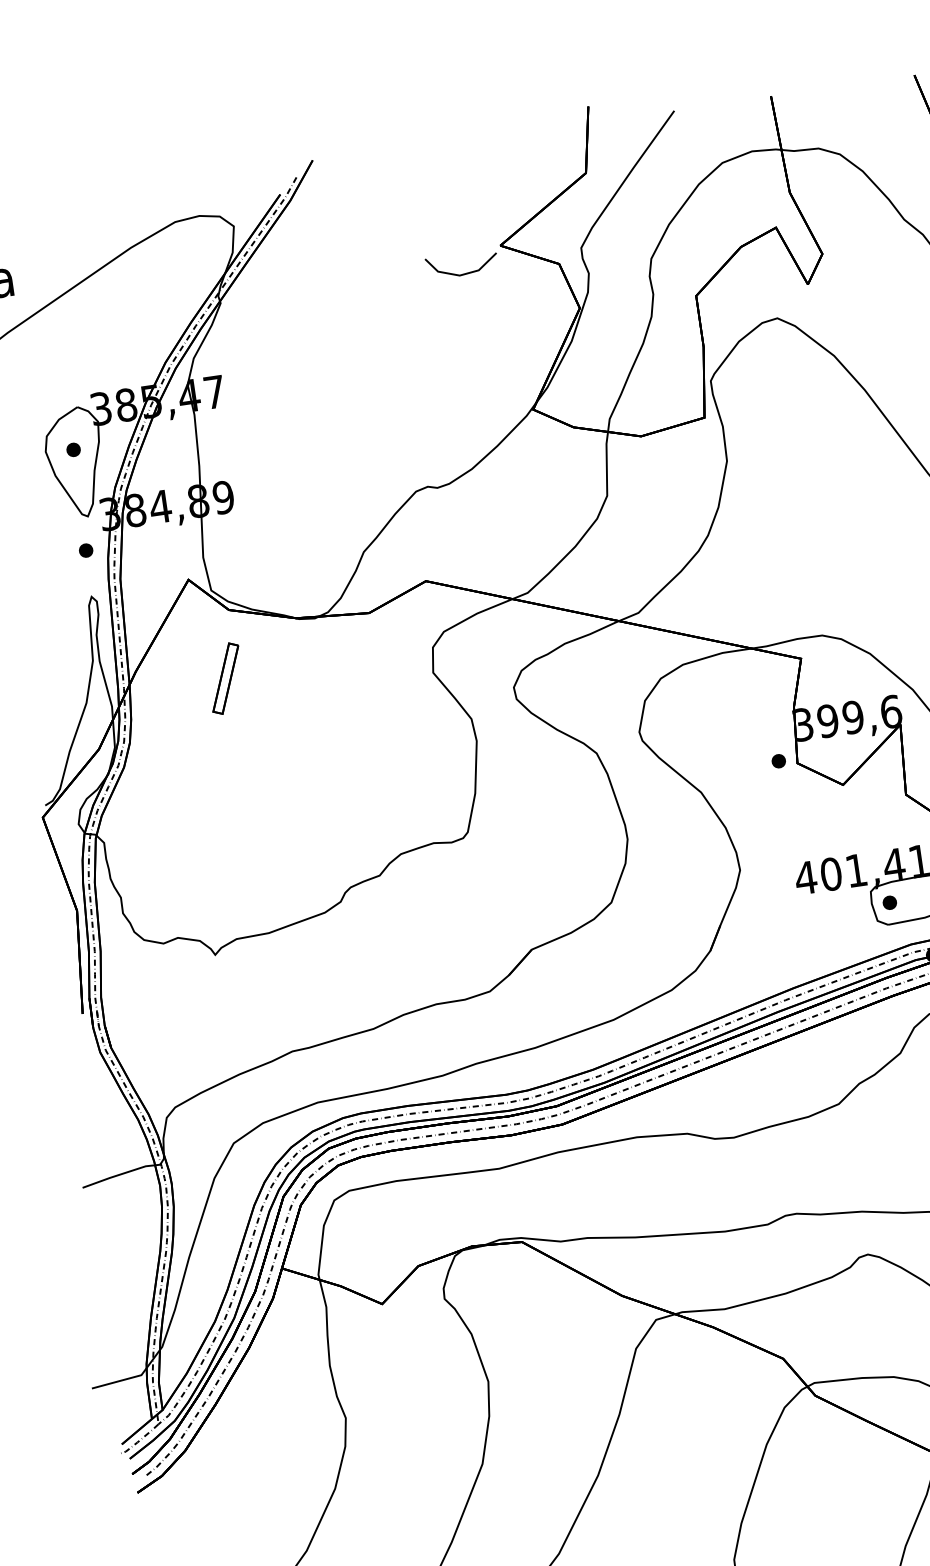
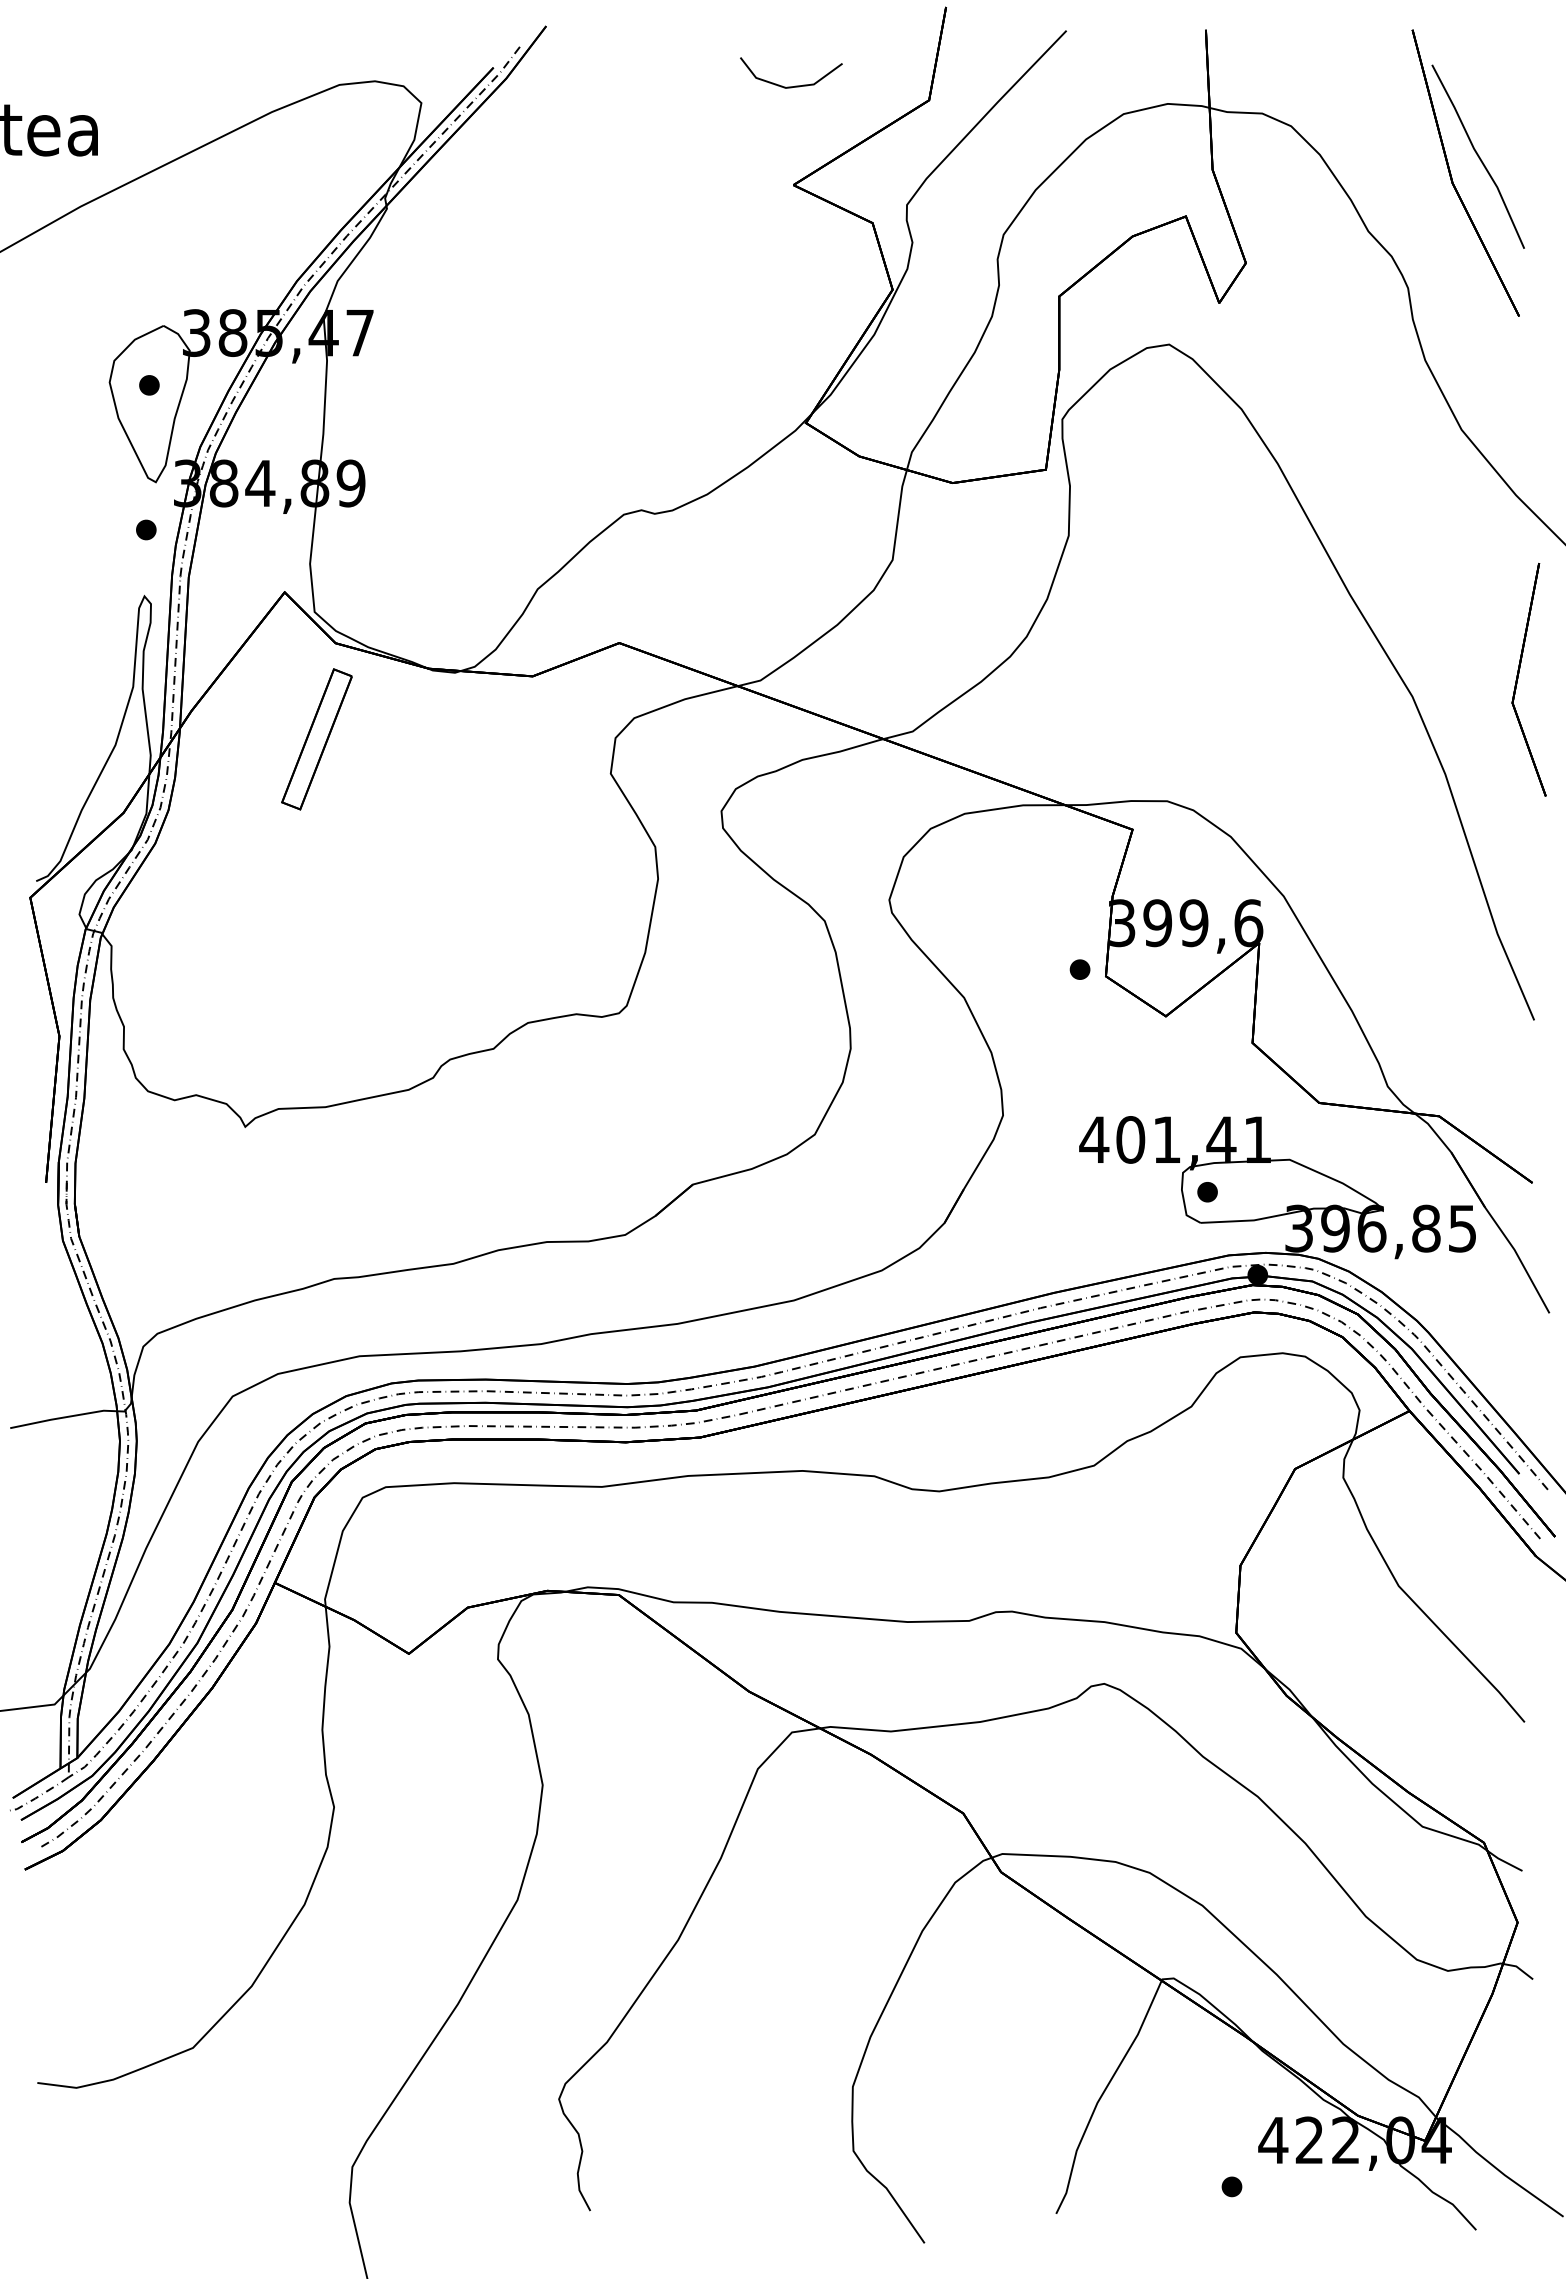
line: (466, 272) -> (795, 85), moved
part: (225, 678) -> (316, 739), size x1.43

